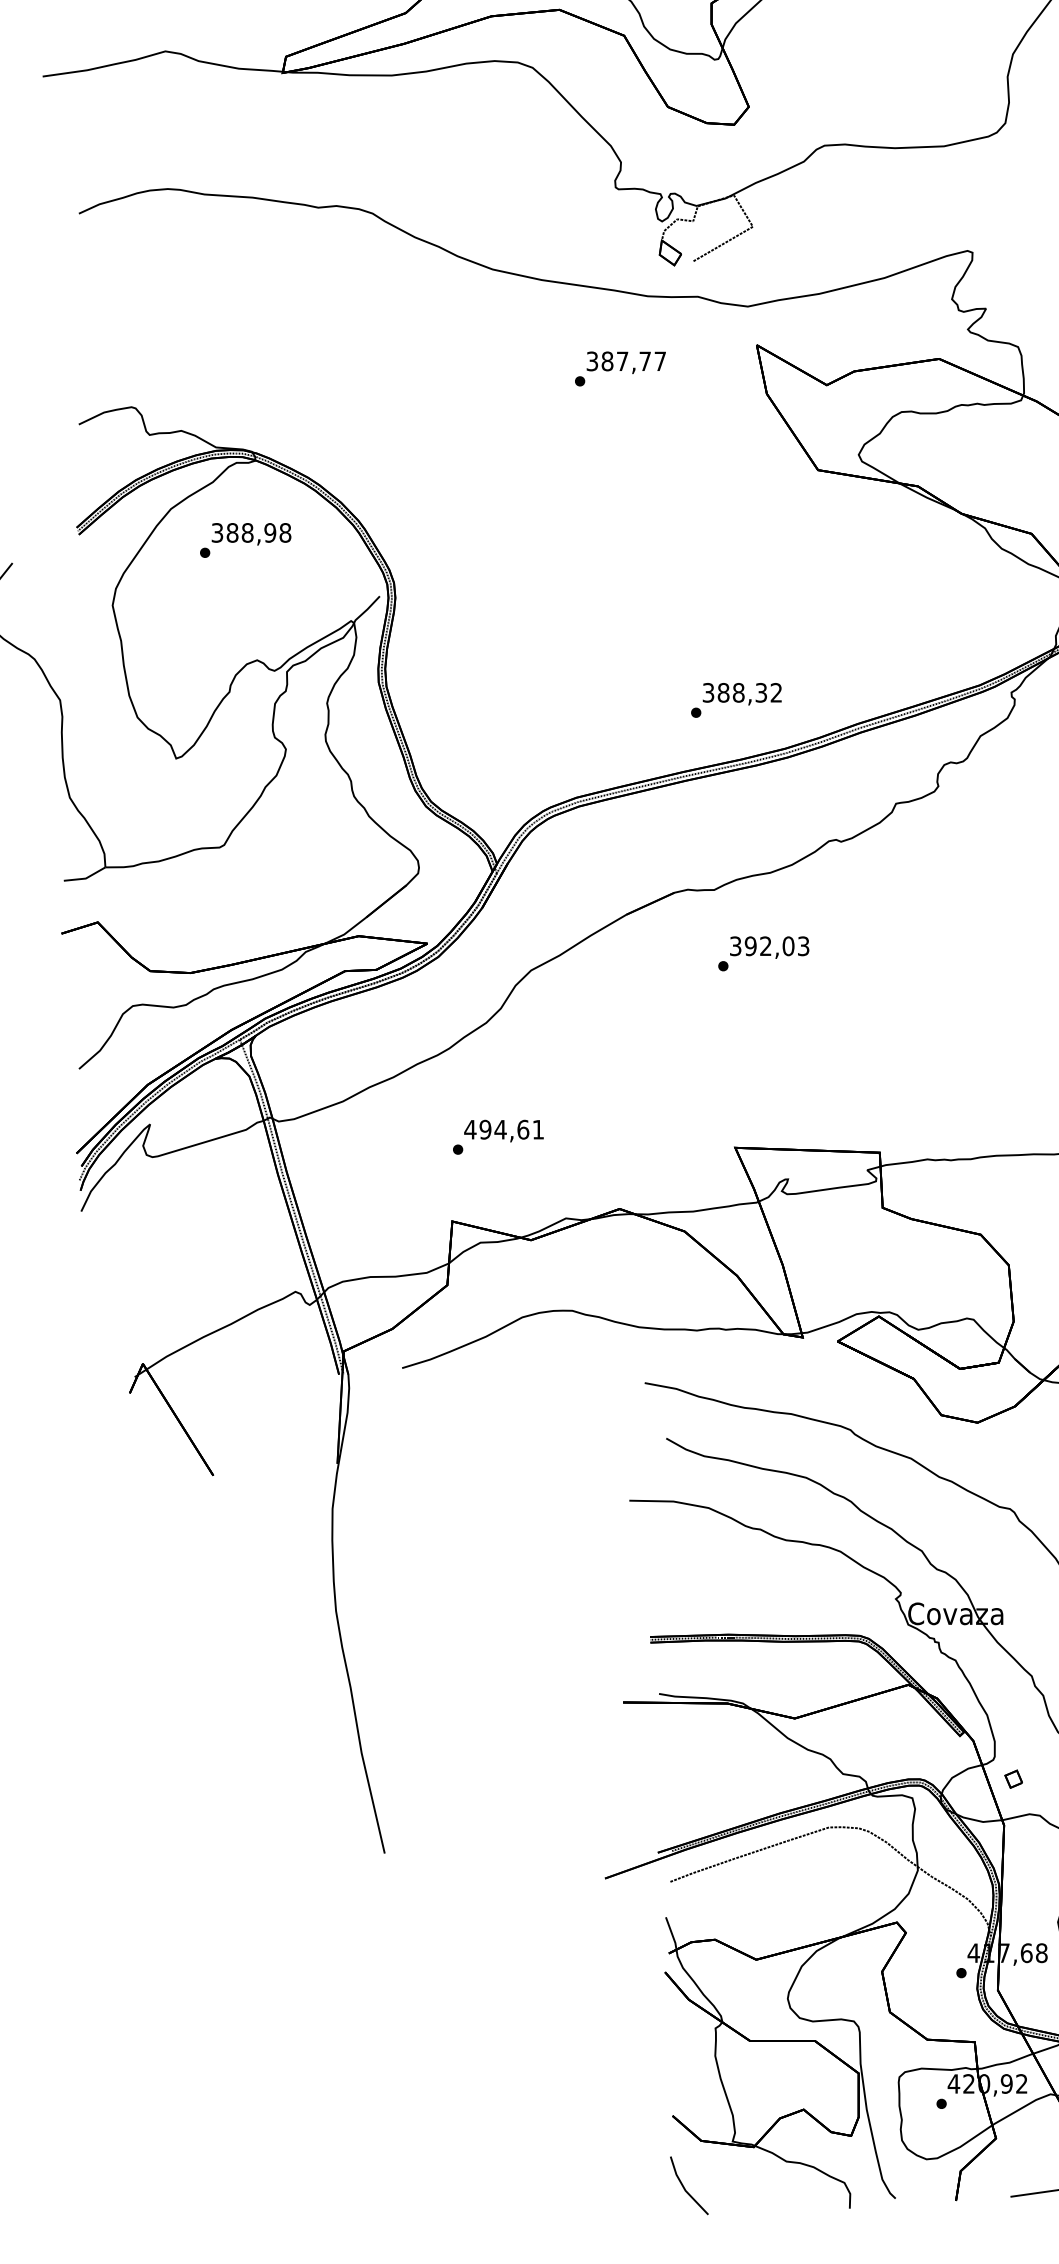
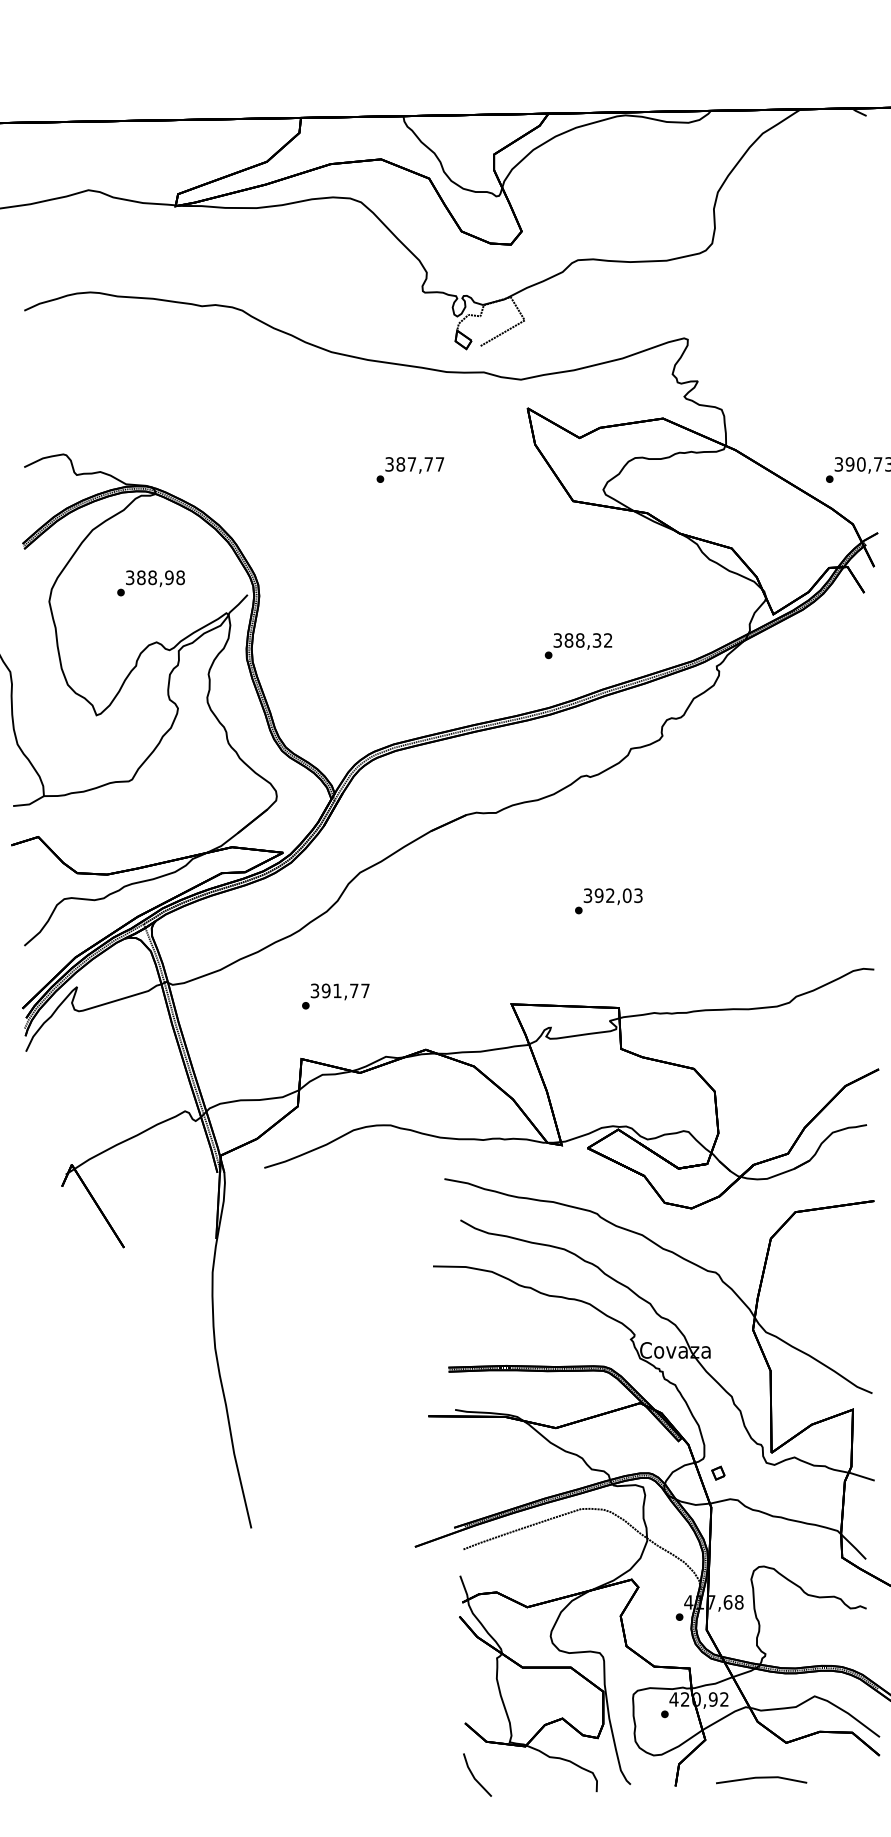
text: (620, 368) -> (410, 469), moved
text: (244, 540) -> (150, 583), moved
text: (736, 700) -> (578, 646), moved
text: (763, 954) -> (608, 901), moved
text: (503, 1129) -> (339, 990), 494,61 -> 391,77

